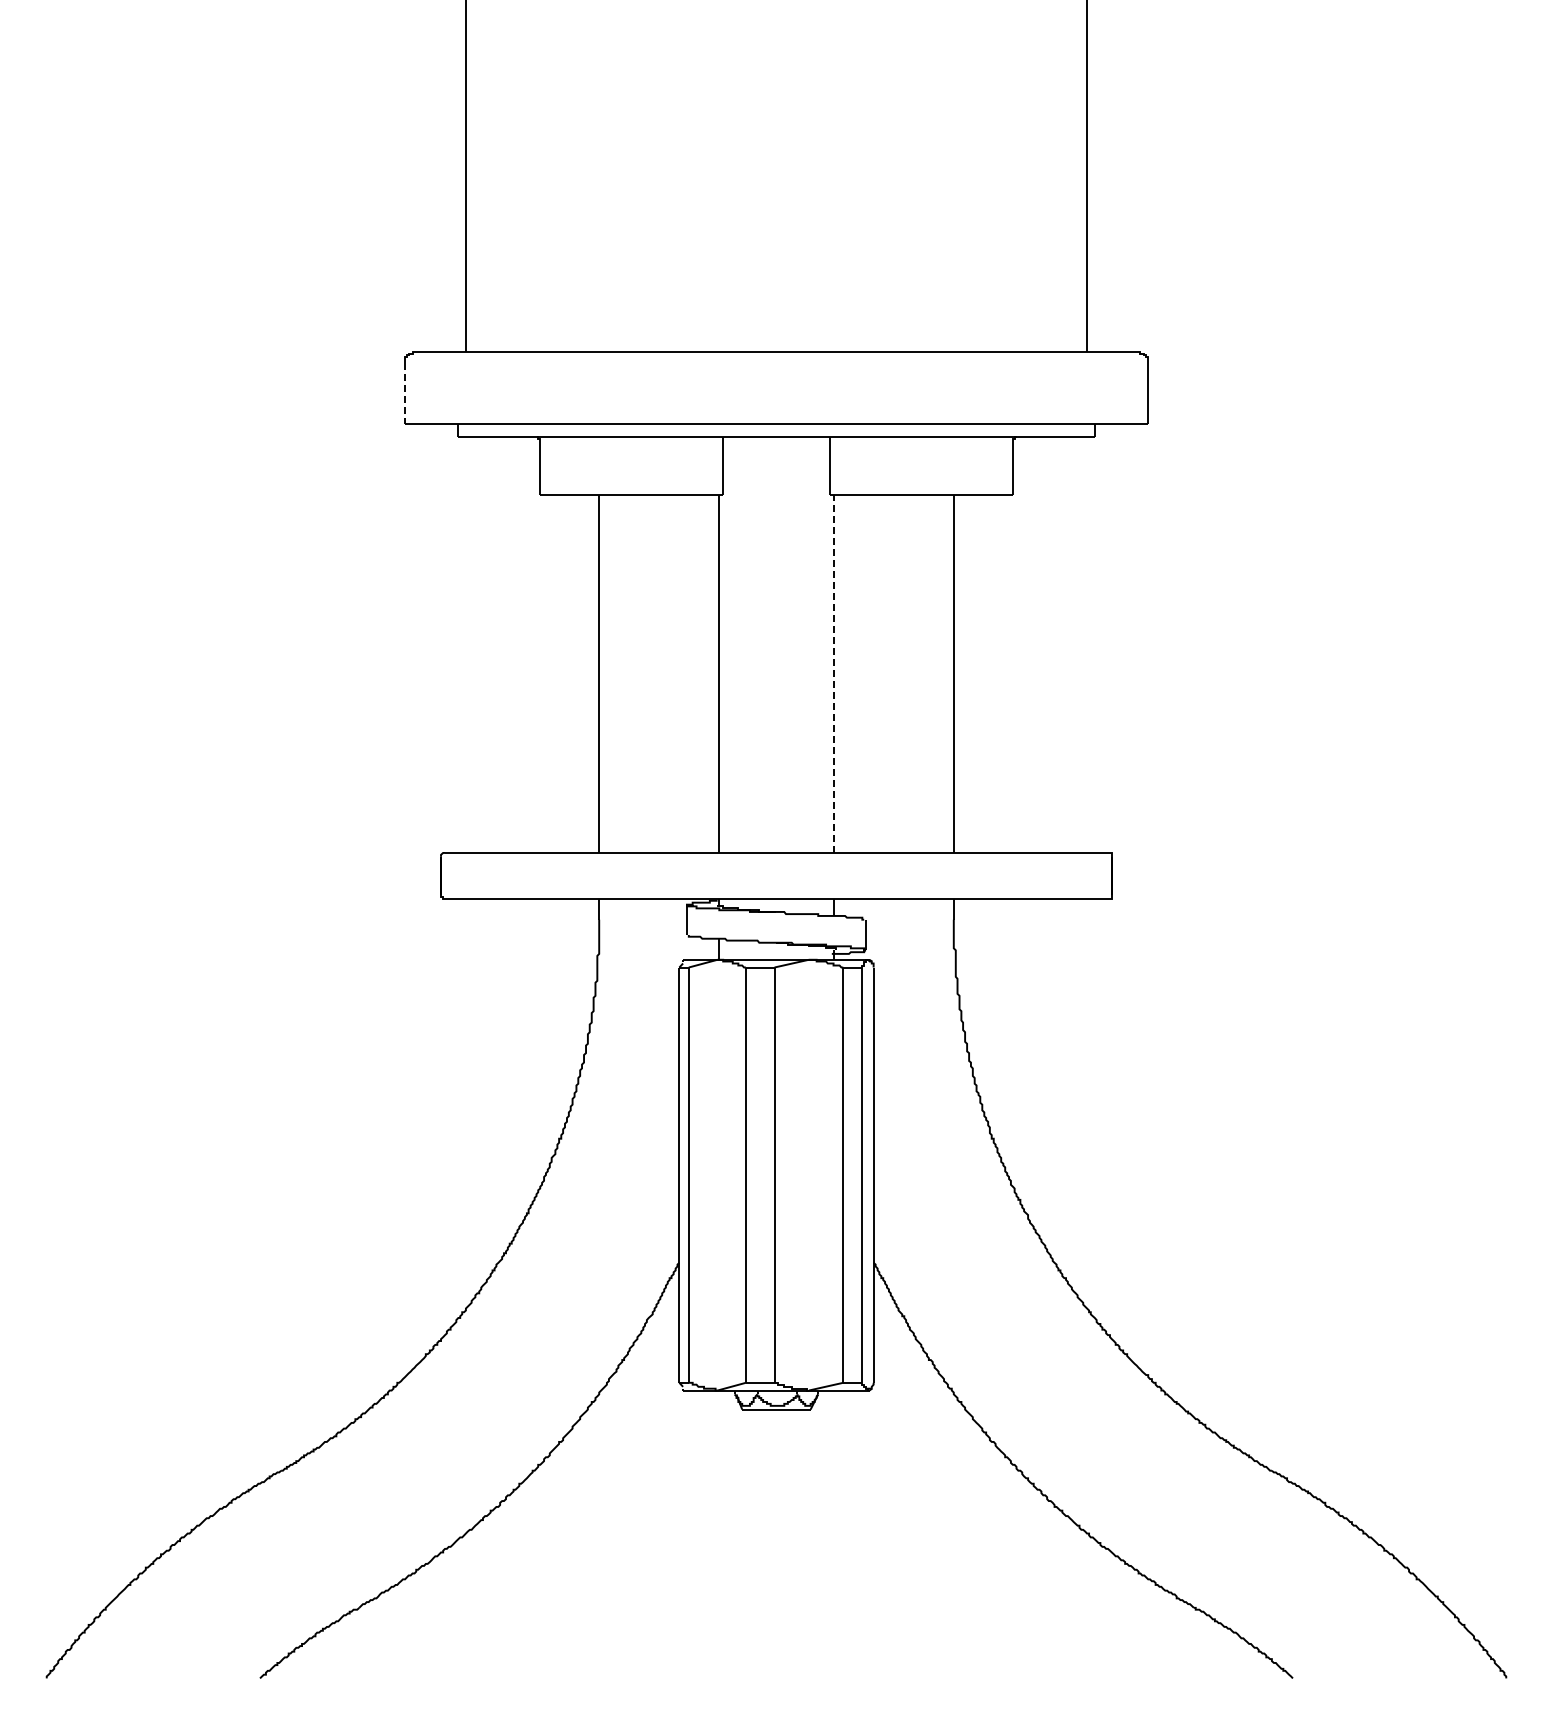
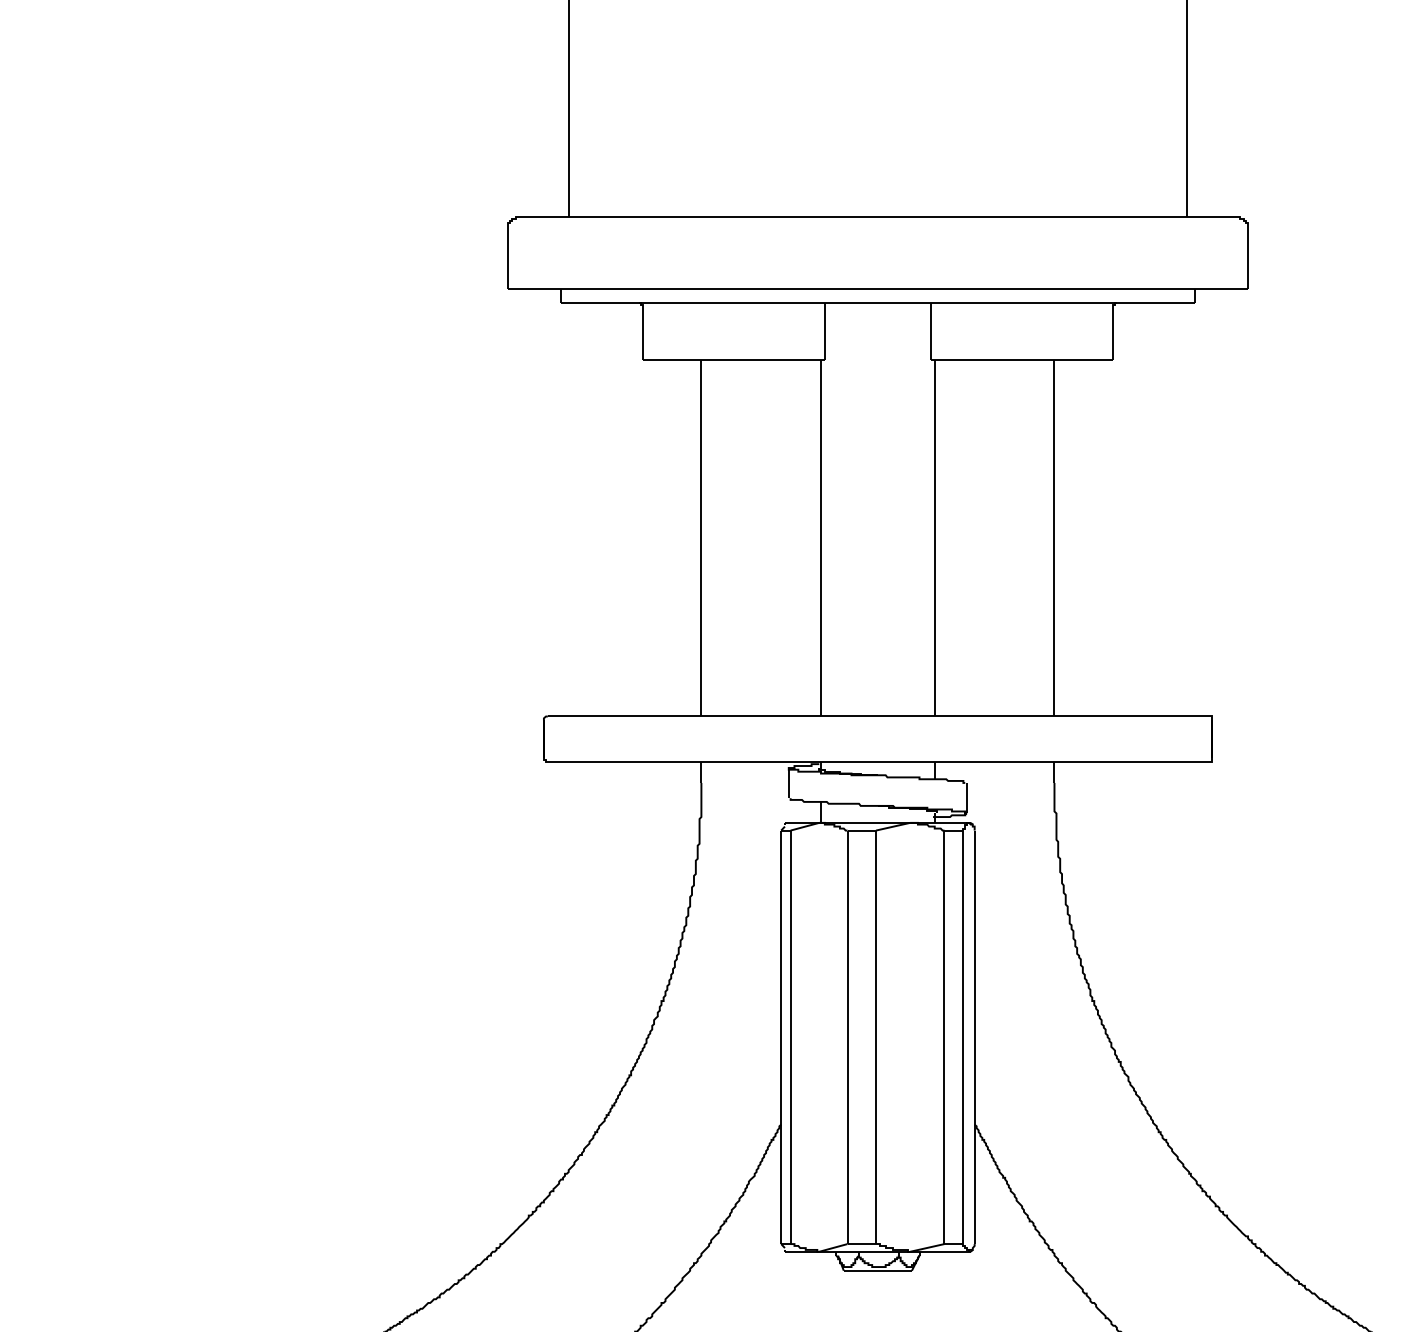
line: (405, 394) -> (508, 260), dashed -> solid
line: (833, 673) -> (934, 537), dashed -> solid

